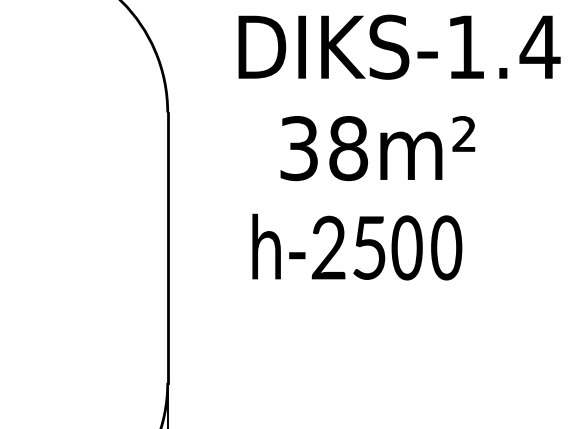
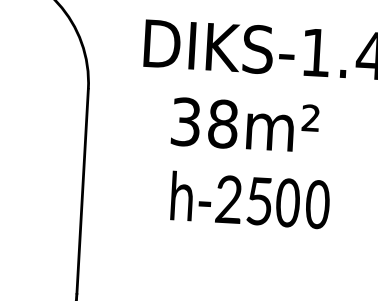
text: (357, 246) -> (250, 199), moved

